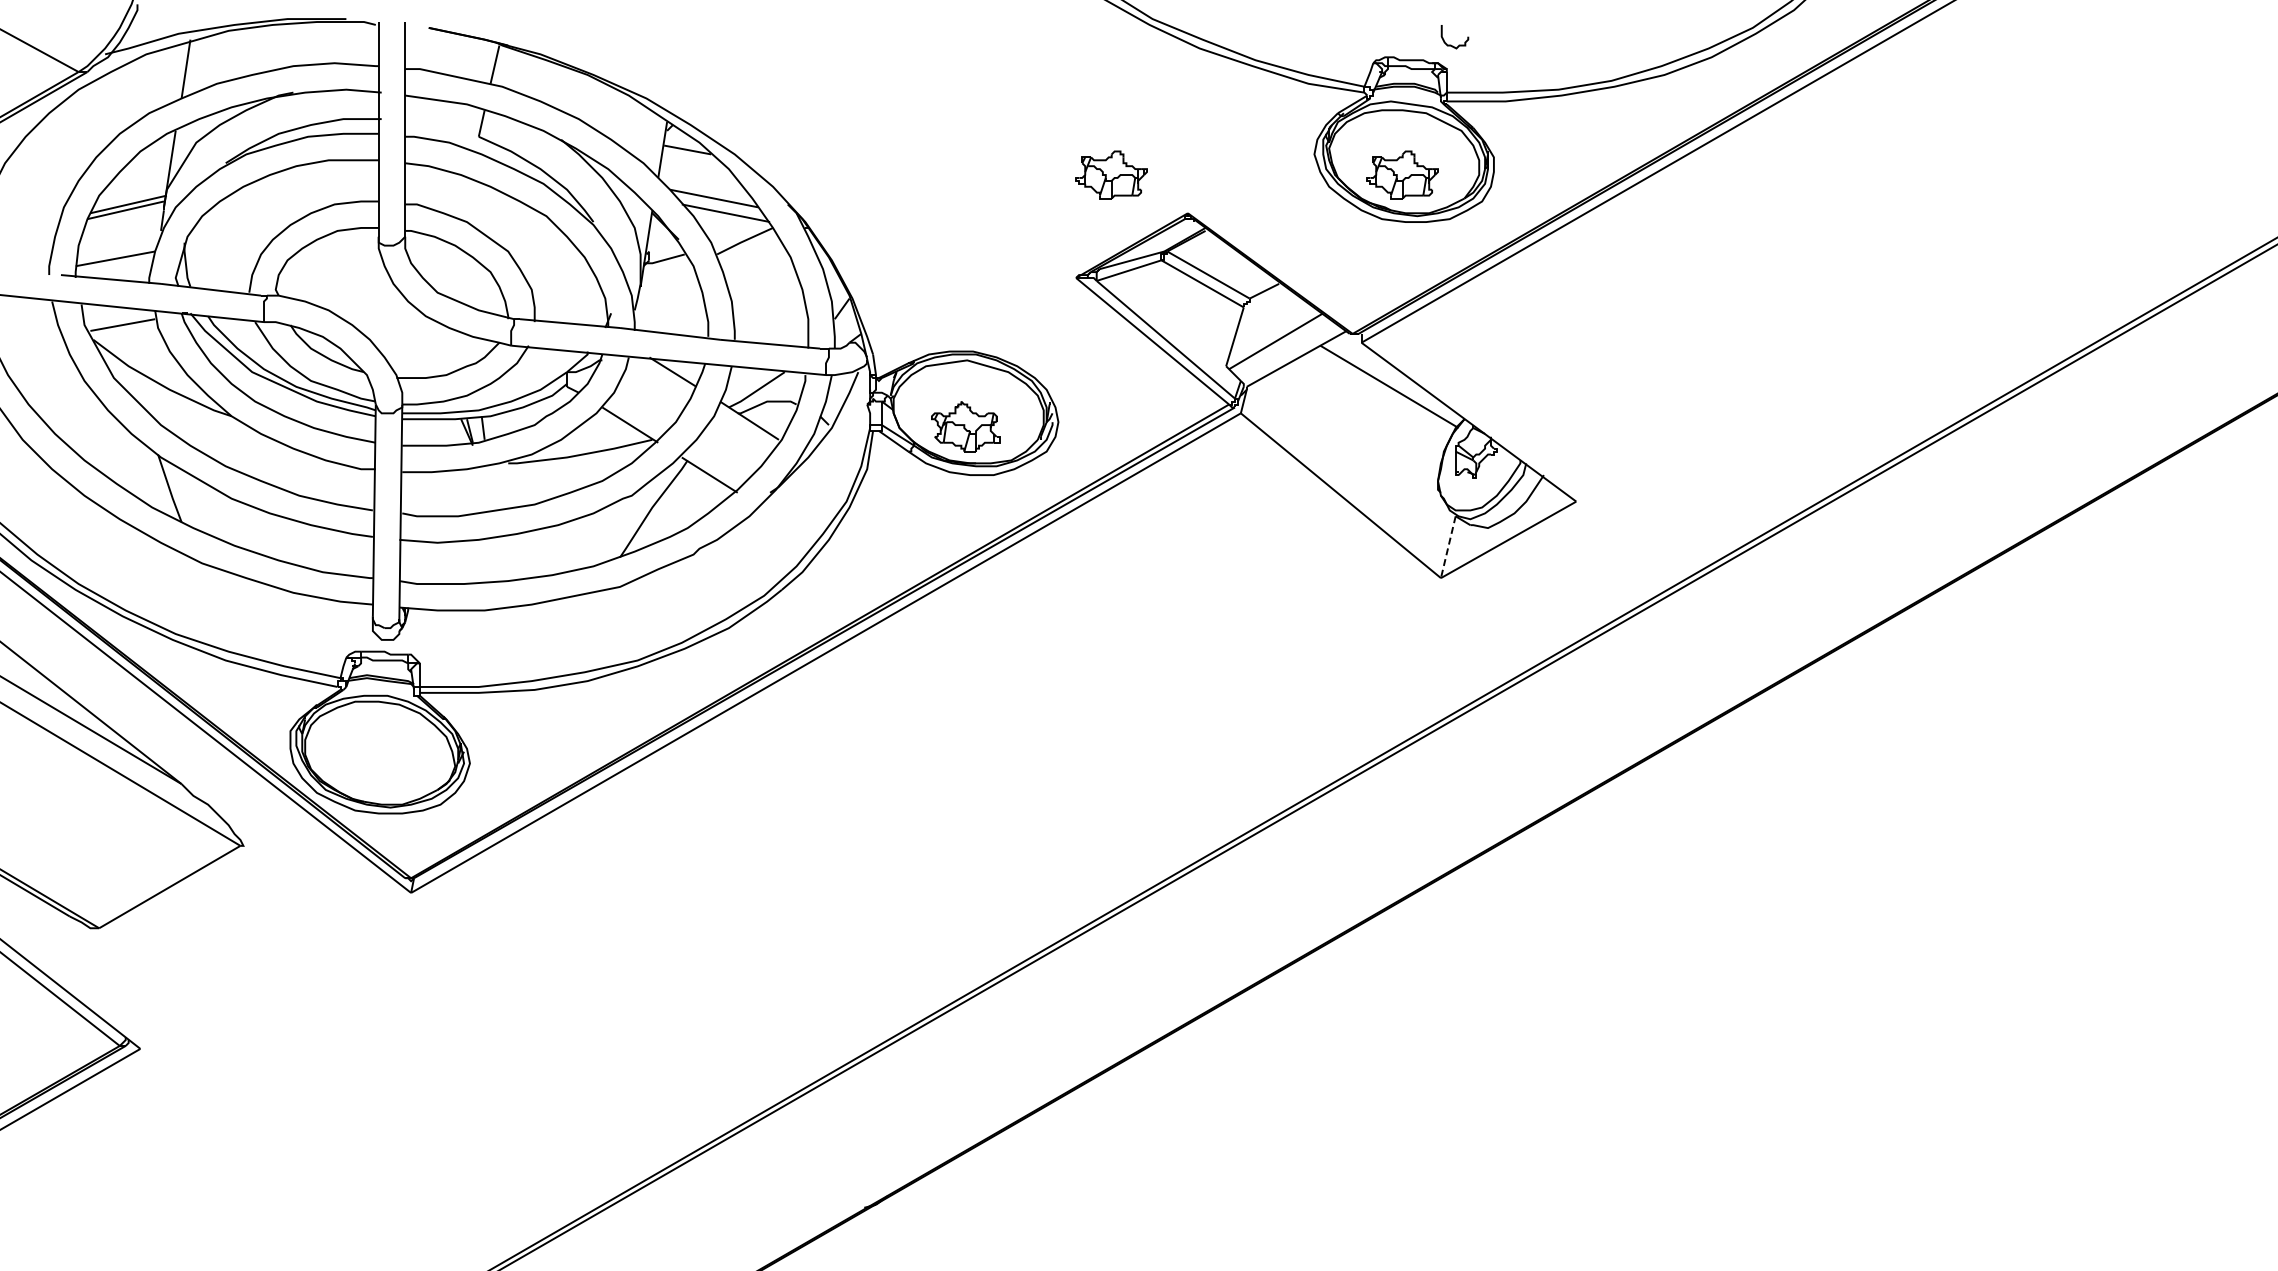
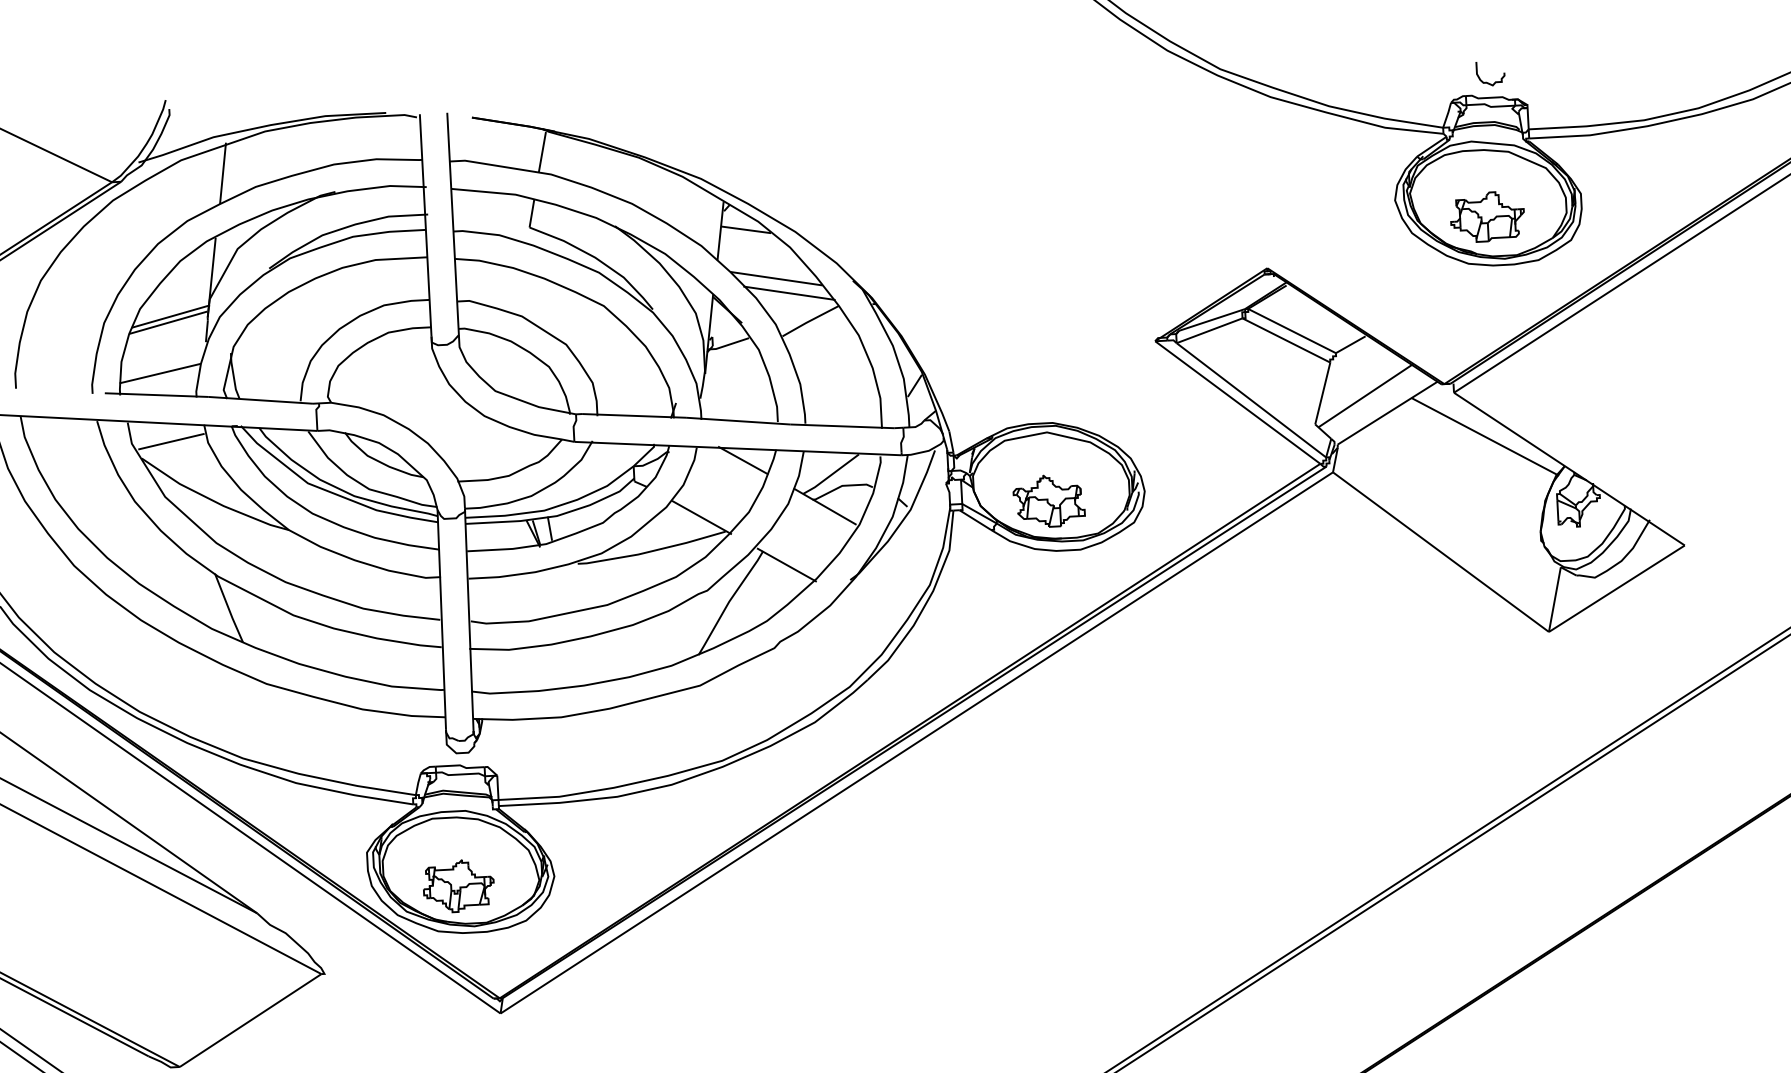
curve: (1450, 44) -> (1486, 81), moved
part: (1111, 174) -> (1186, 232), removed
line: (1448, 547) -> (1555, 599), dashed -> solid
part: (376, 767) -> (457, 885), added

